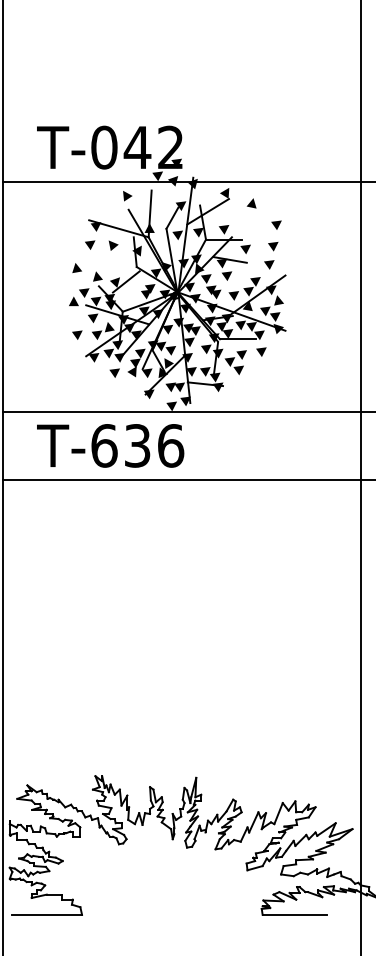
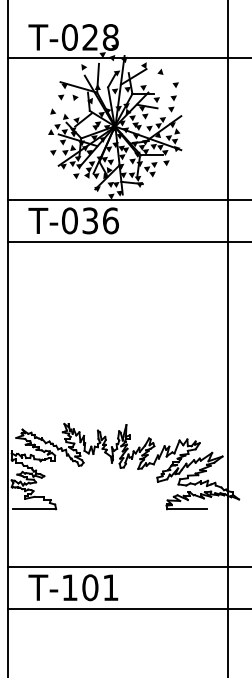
text: (152, 147) -> (99, 37), T-042 -> T-028
text: (105, 445) -> (70, 220), T-636 -> T-036

